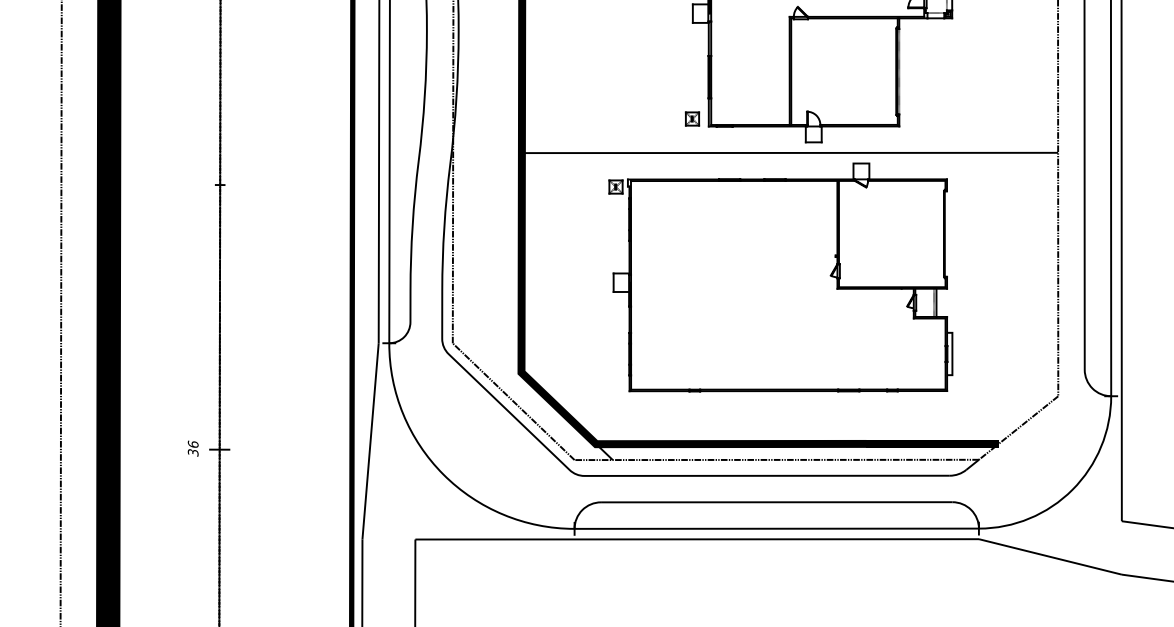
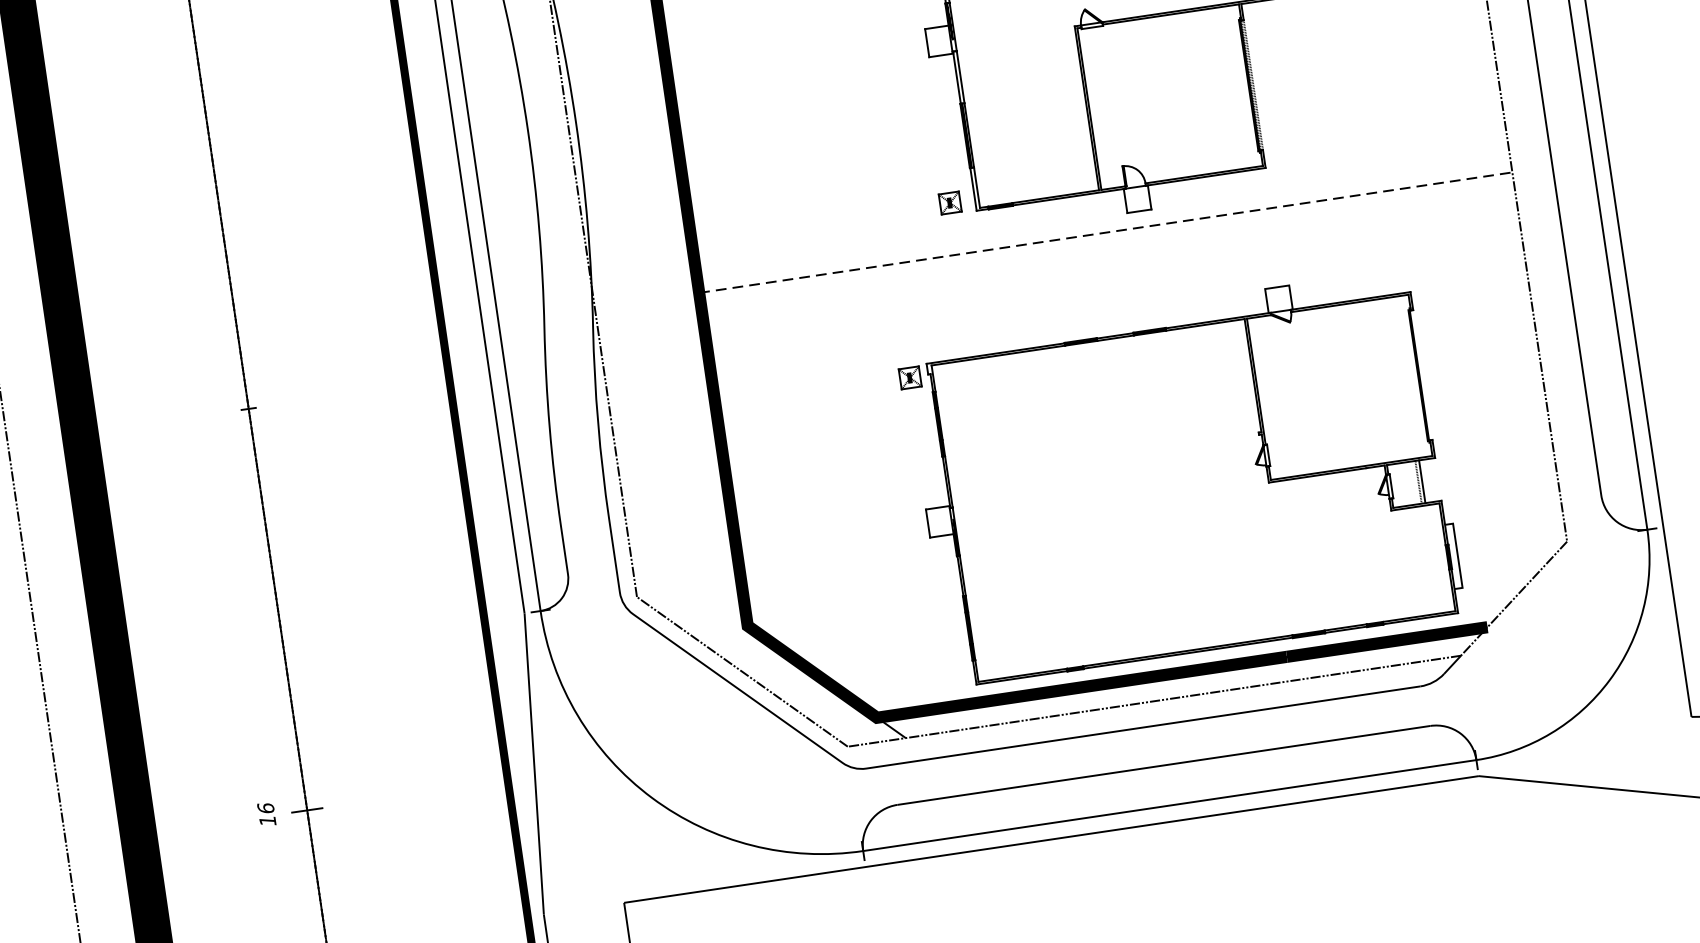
line: (790, 152) -> (1106, 231), solid -> dashed
part: (780, 277) -> (1179, 478), moved
text: (192, 452) -> (266, 820), 36 -> 16

